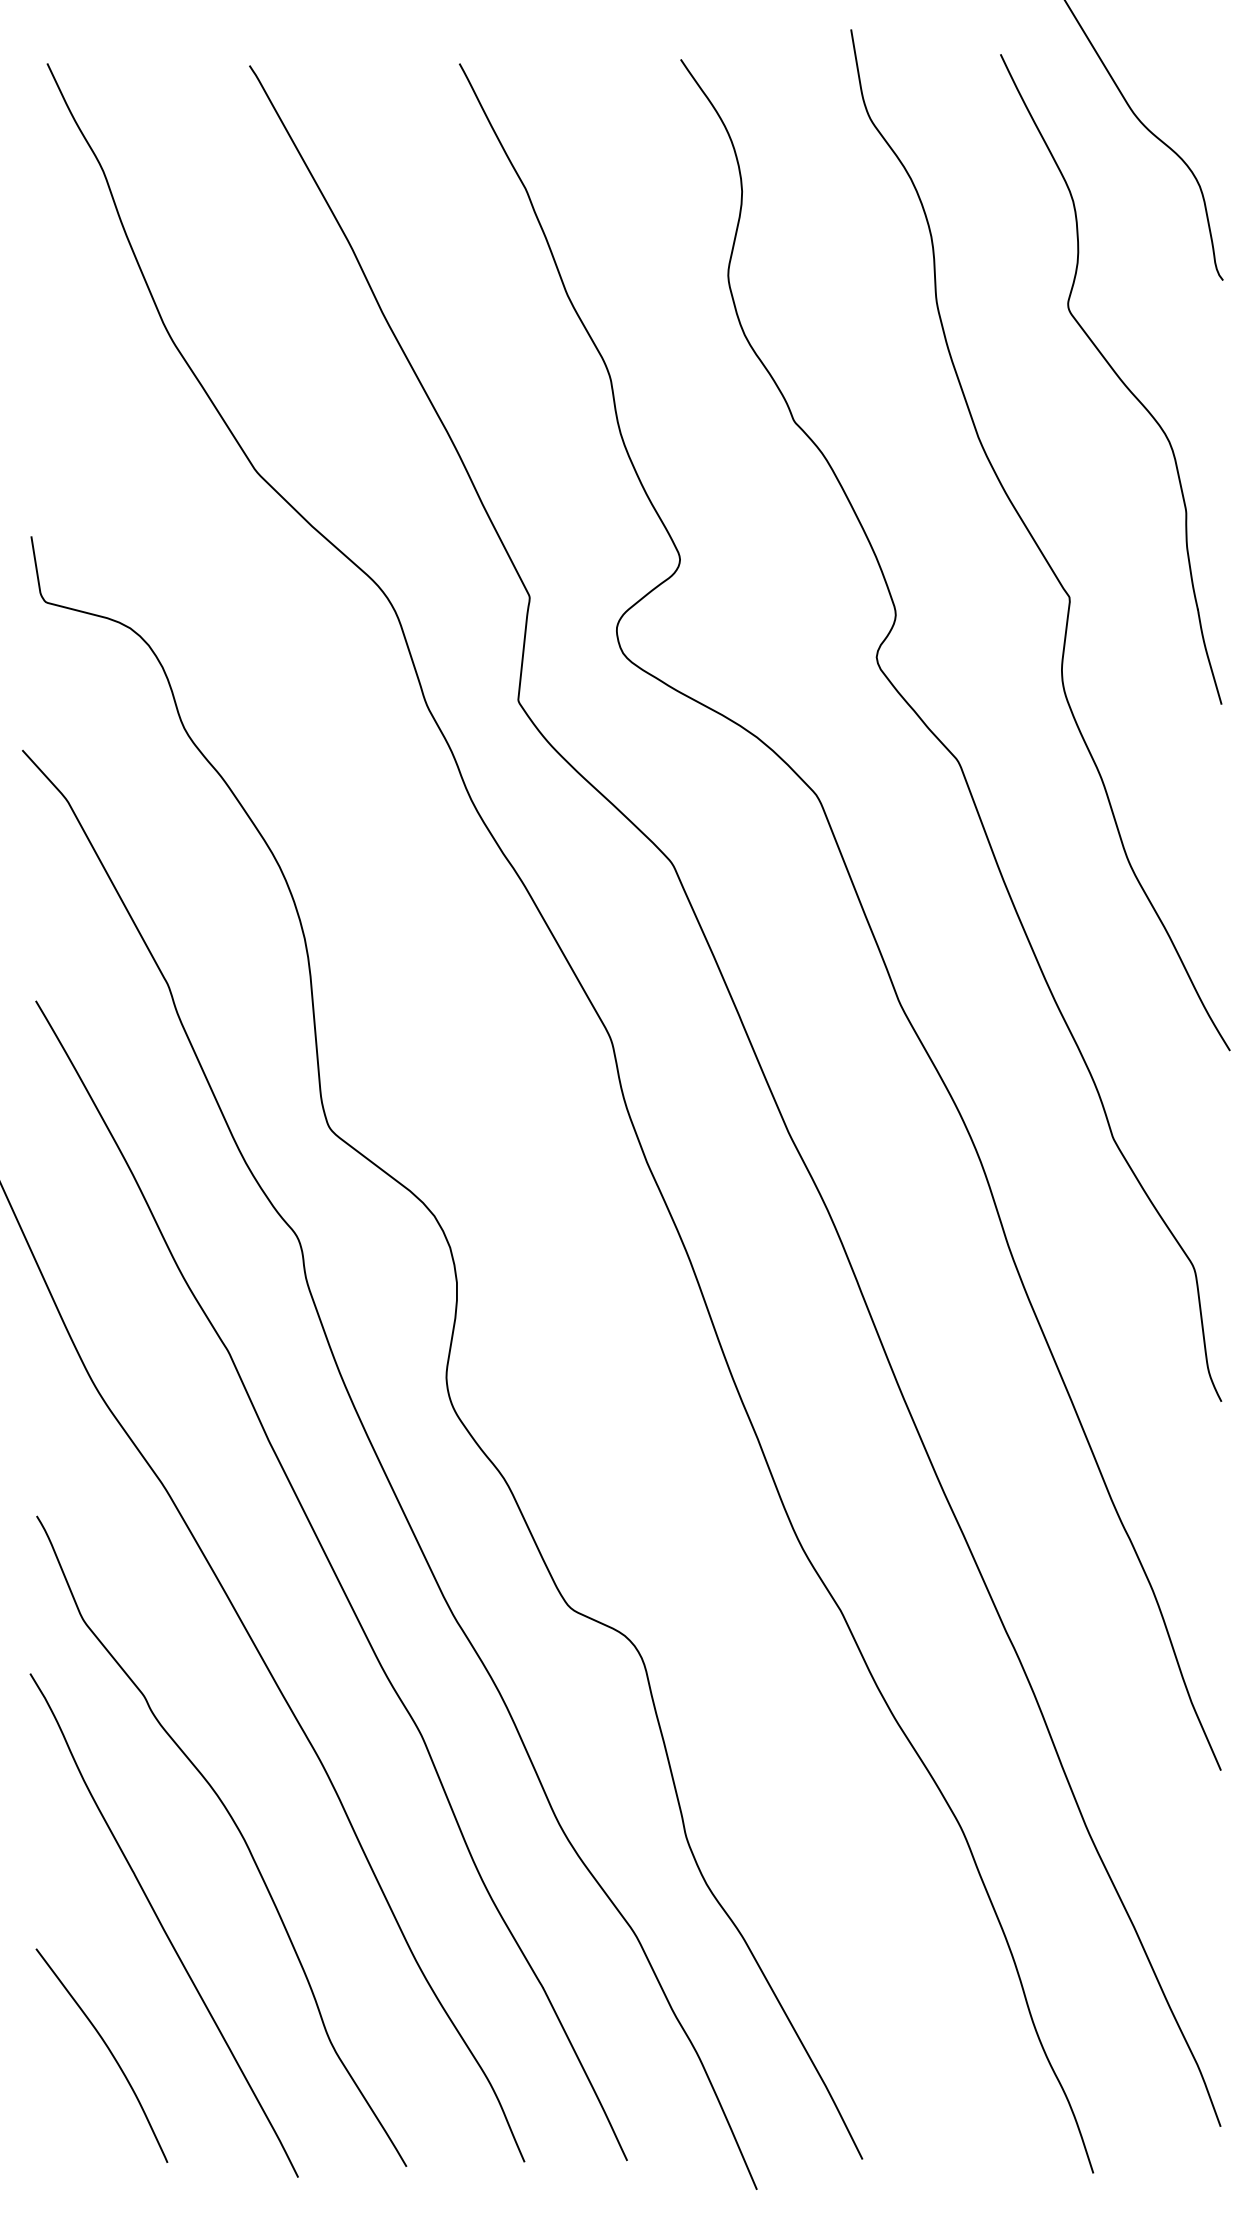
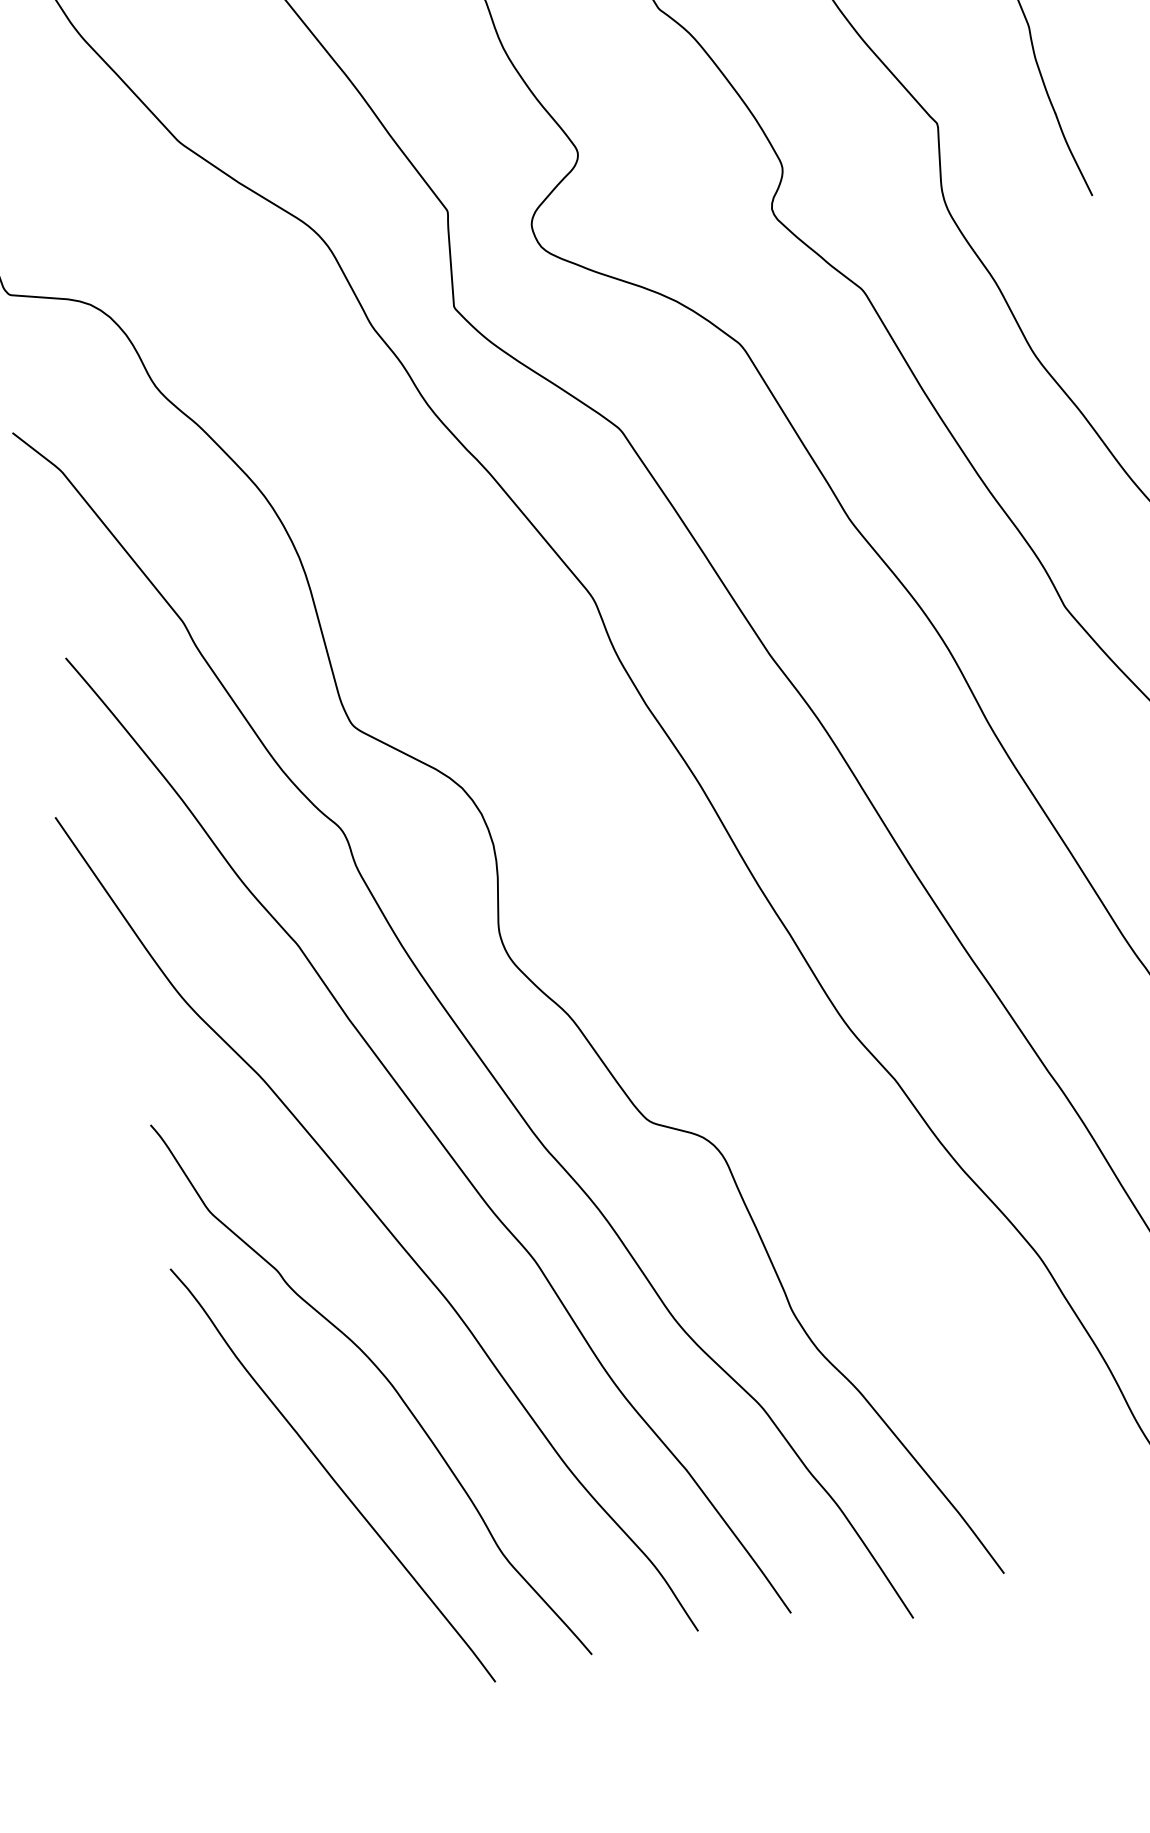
curve: (108, 2050) -> (302, 1597), removed

